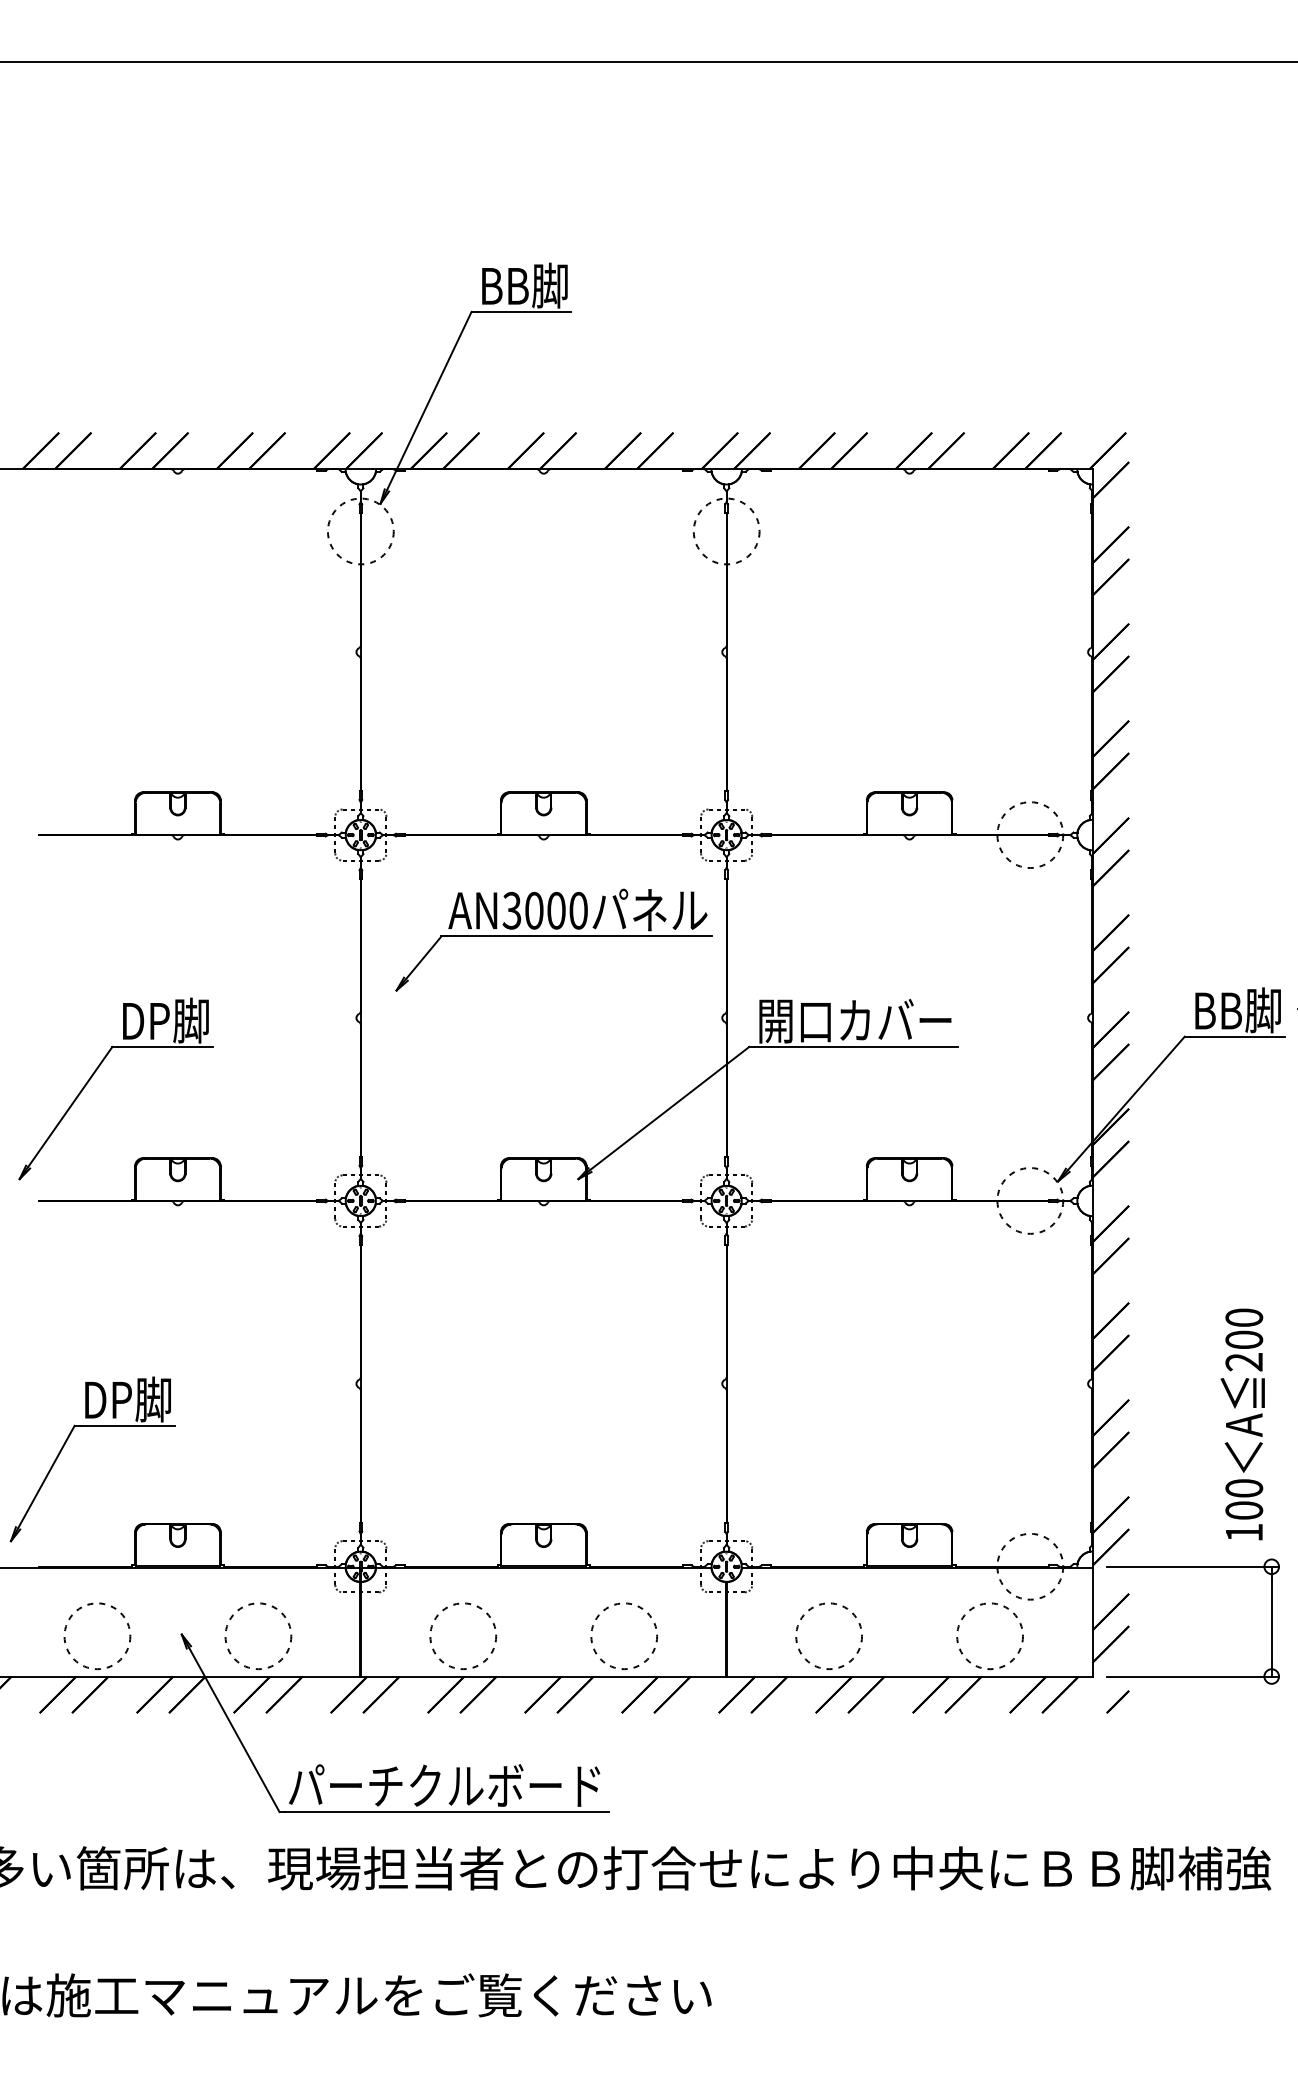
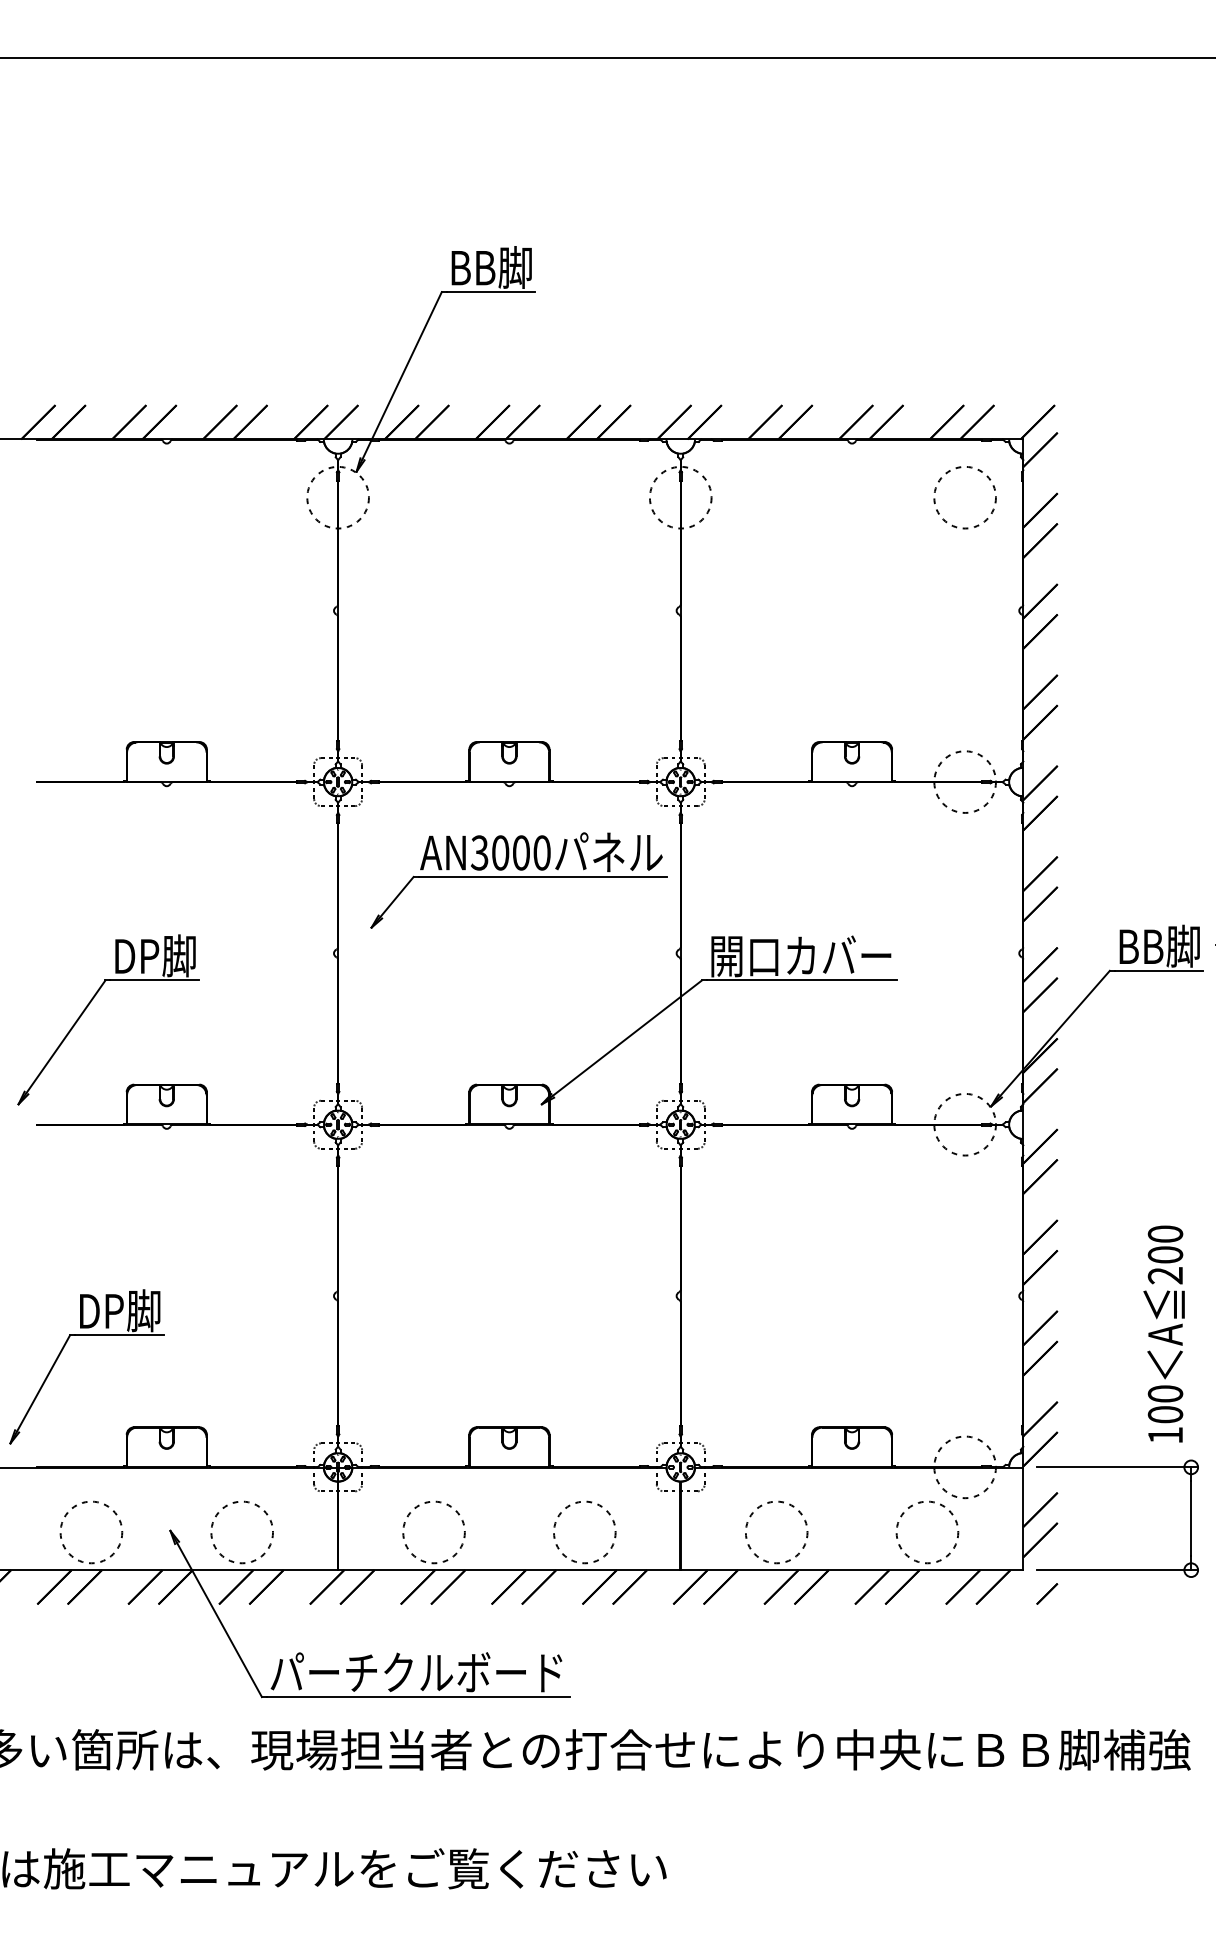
circle: (1029, 531) -> (964, 497), added

